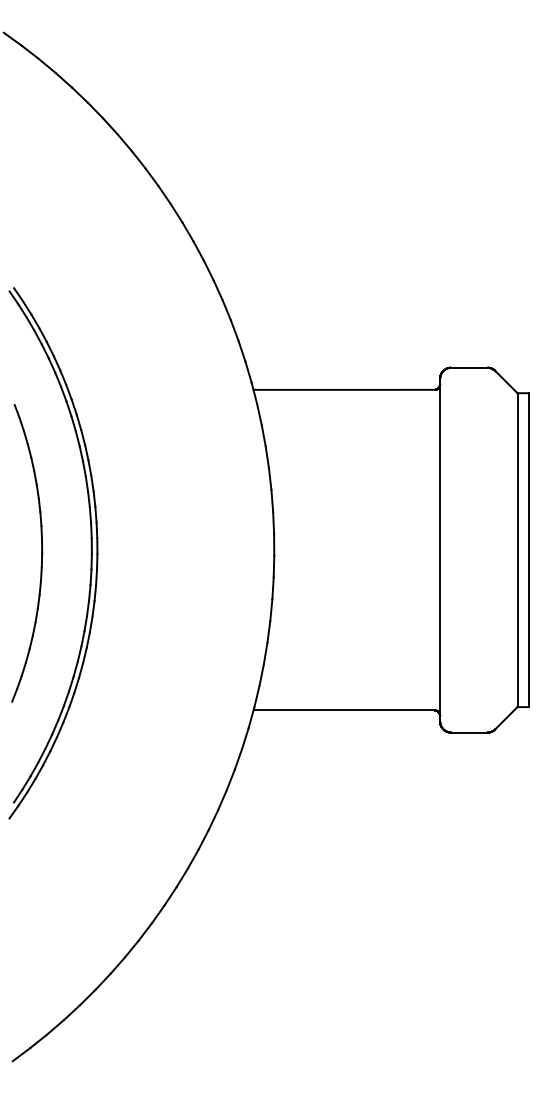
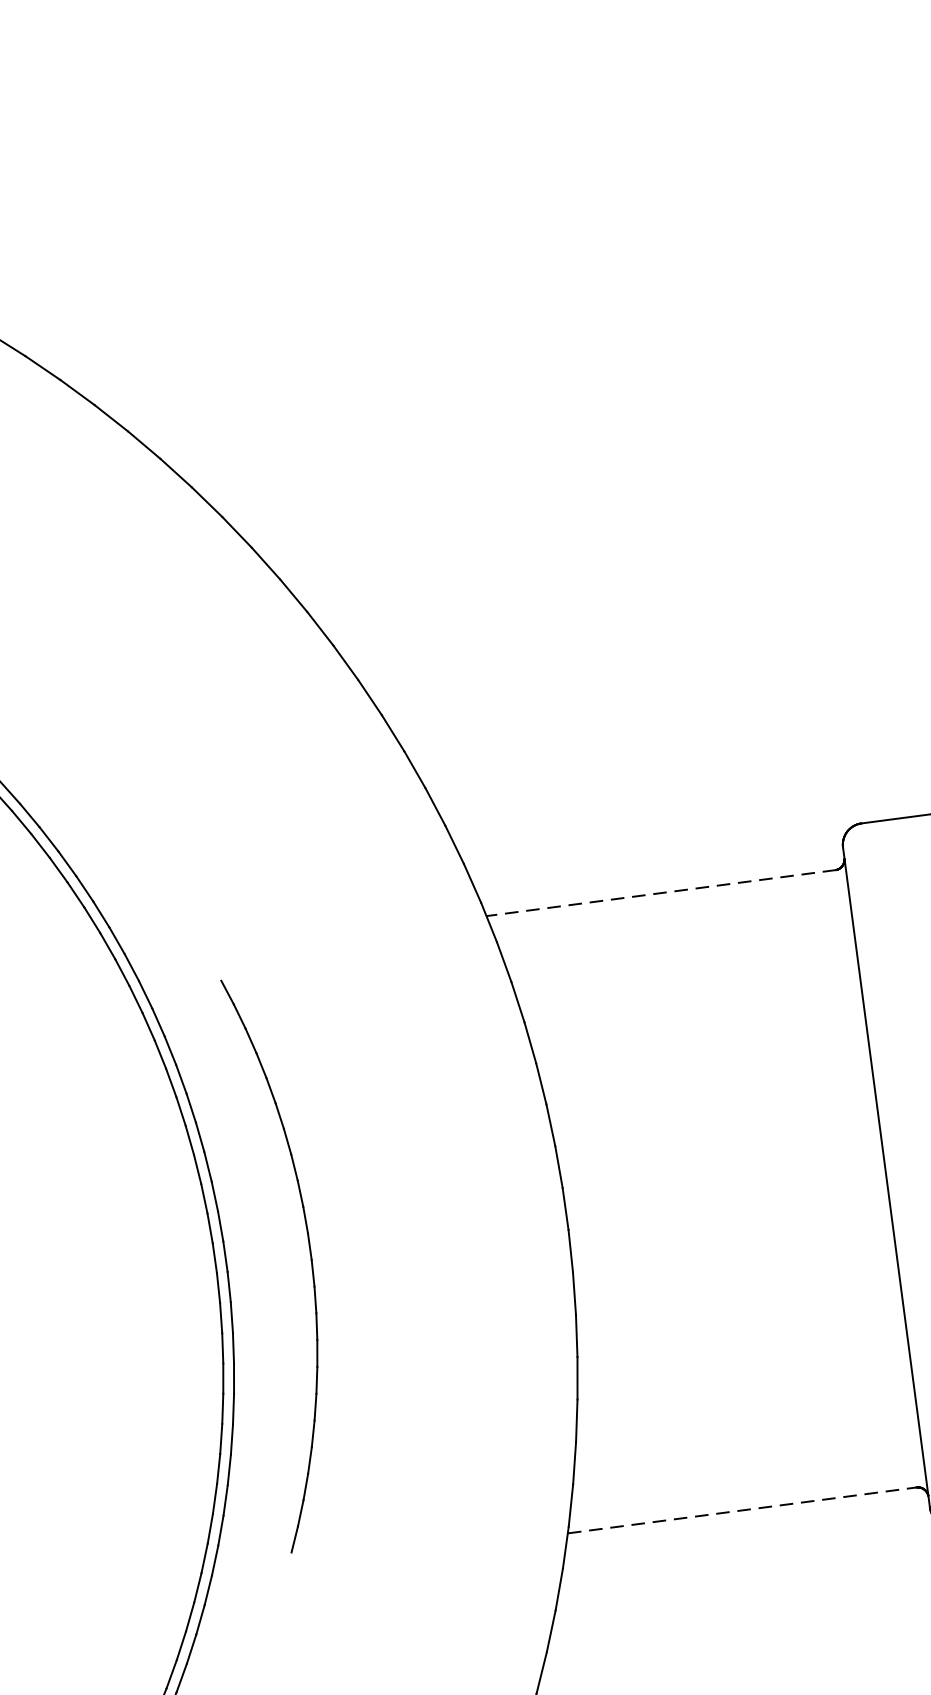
line: (344, 389) -> (661, 892), solid -> dashed
part: (41, 553) -> (310, 1259), moved
line: (344, 710) -> (743, 1510), solid -> dashed

